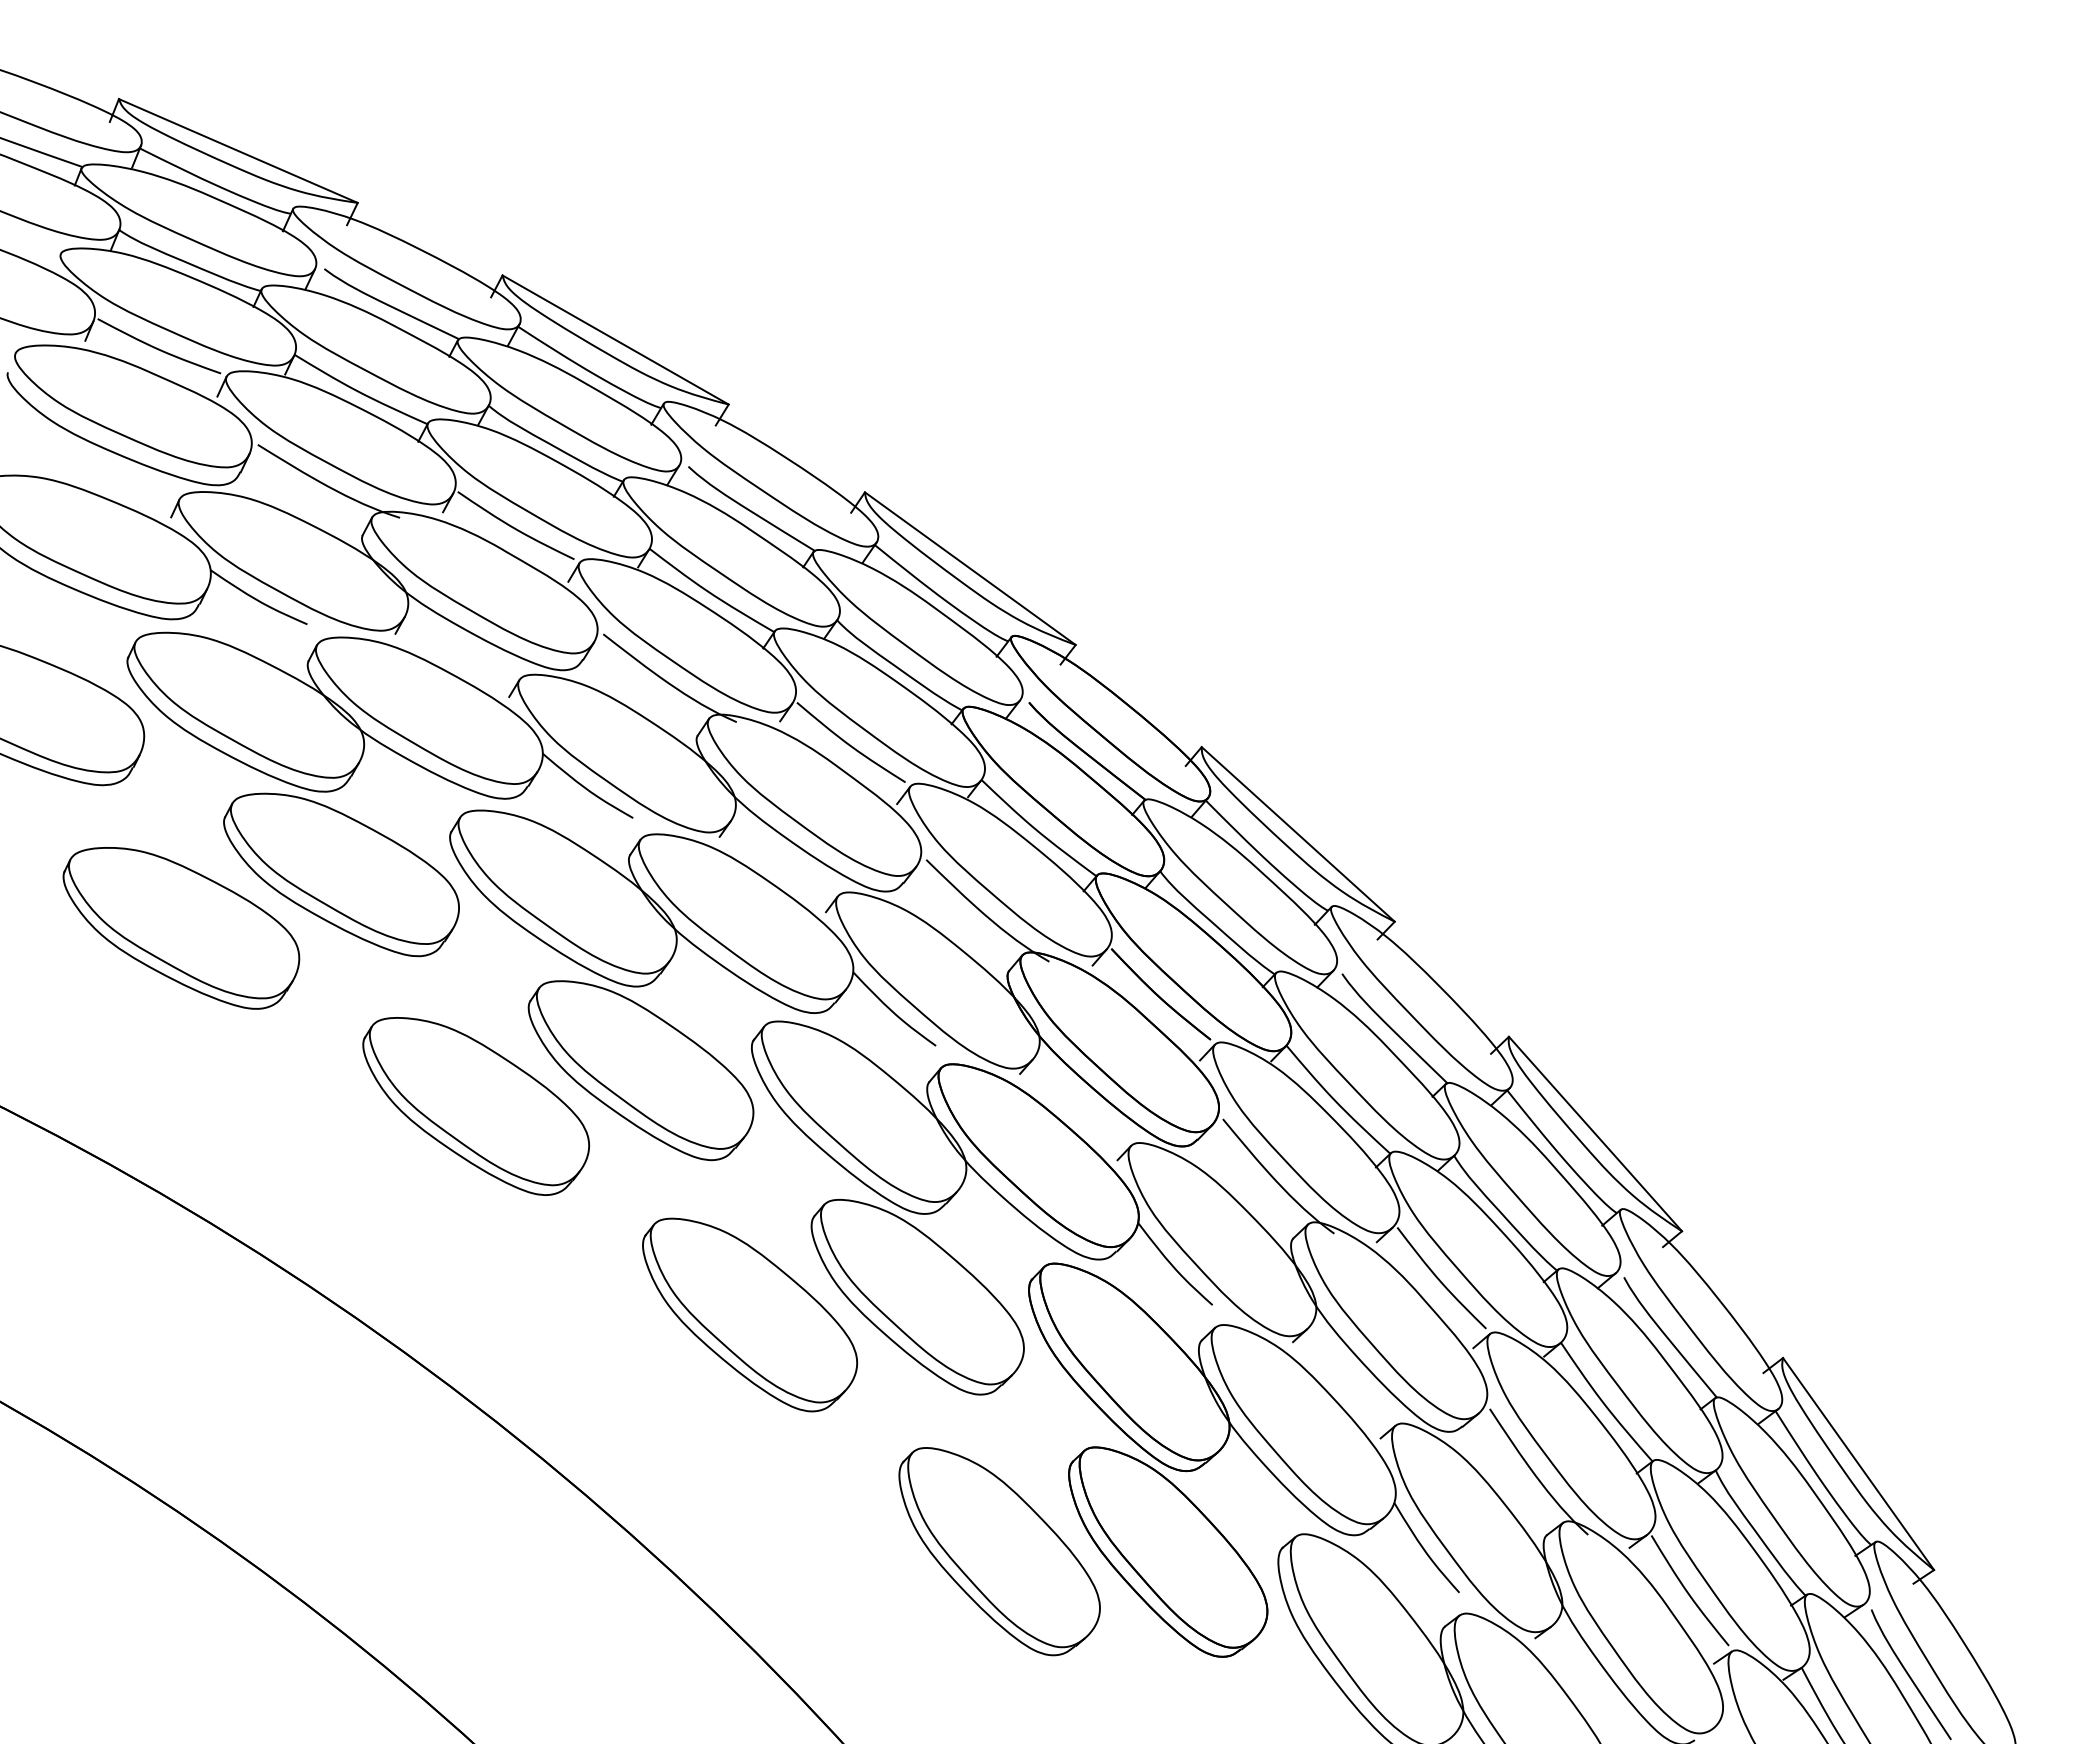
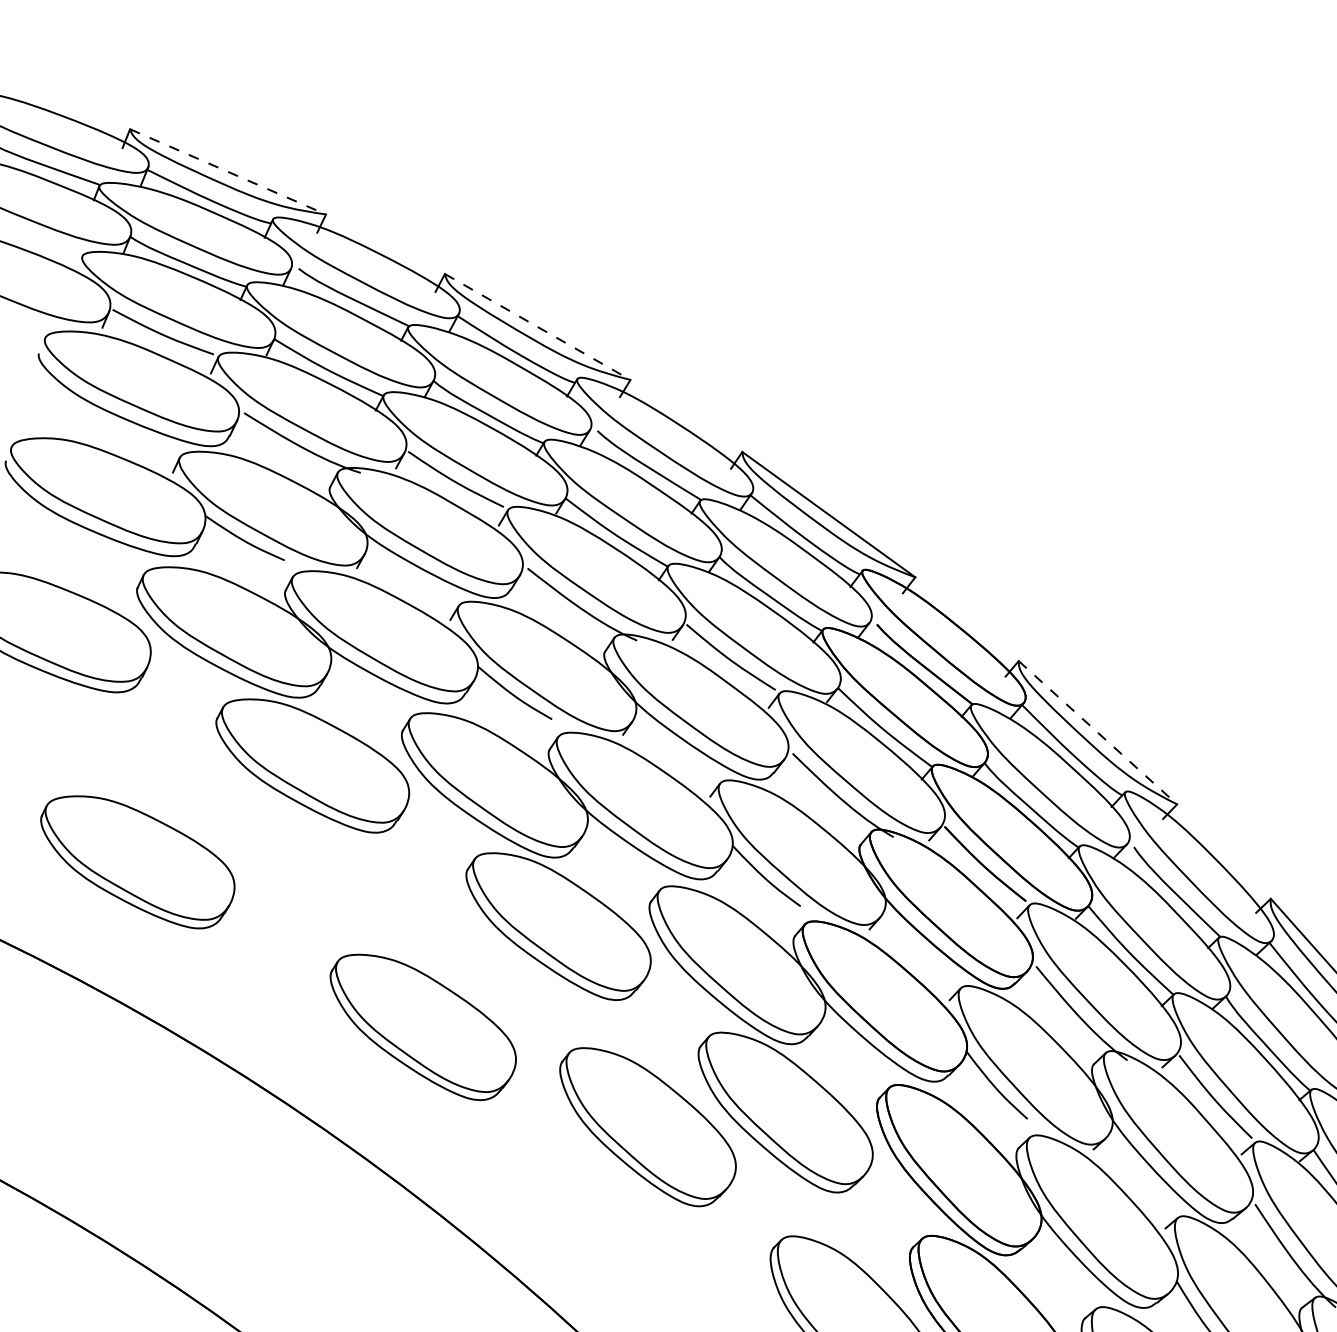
line: (238, 151) -> (228, 172), solid -> dashed
line: (616, 340) -> (538, 327), solid -> dashed
line: (1298, 834) -> (1098, 732), solid -> dashed
part: (181, 928) -> (137, 862), moved
part: (476, 1106) -> (423, 1027), moved

